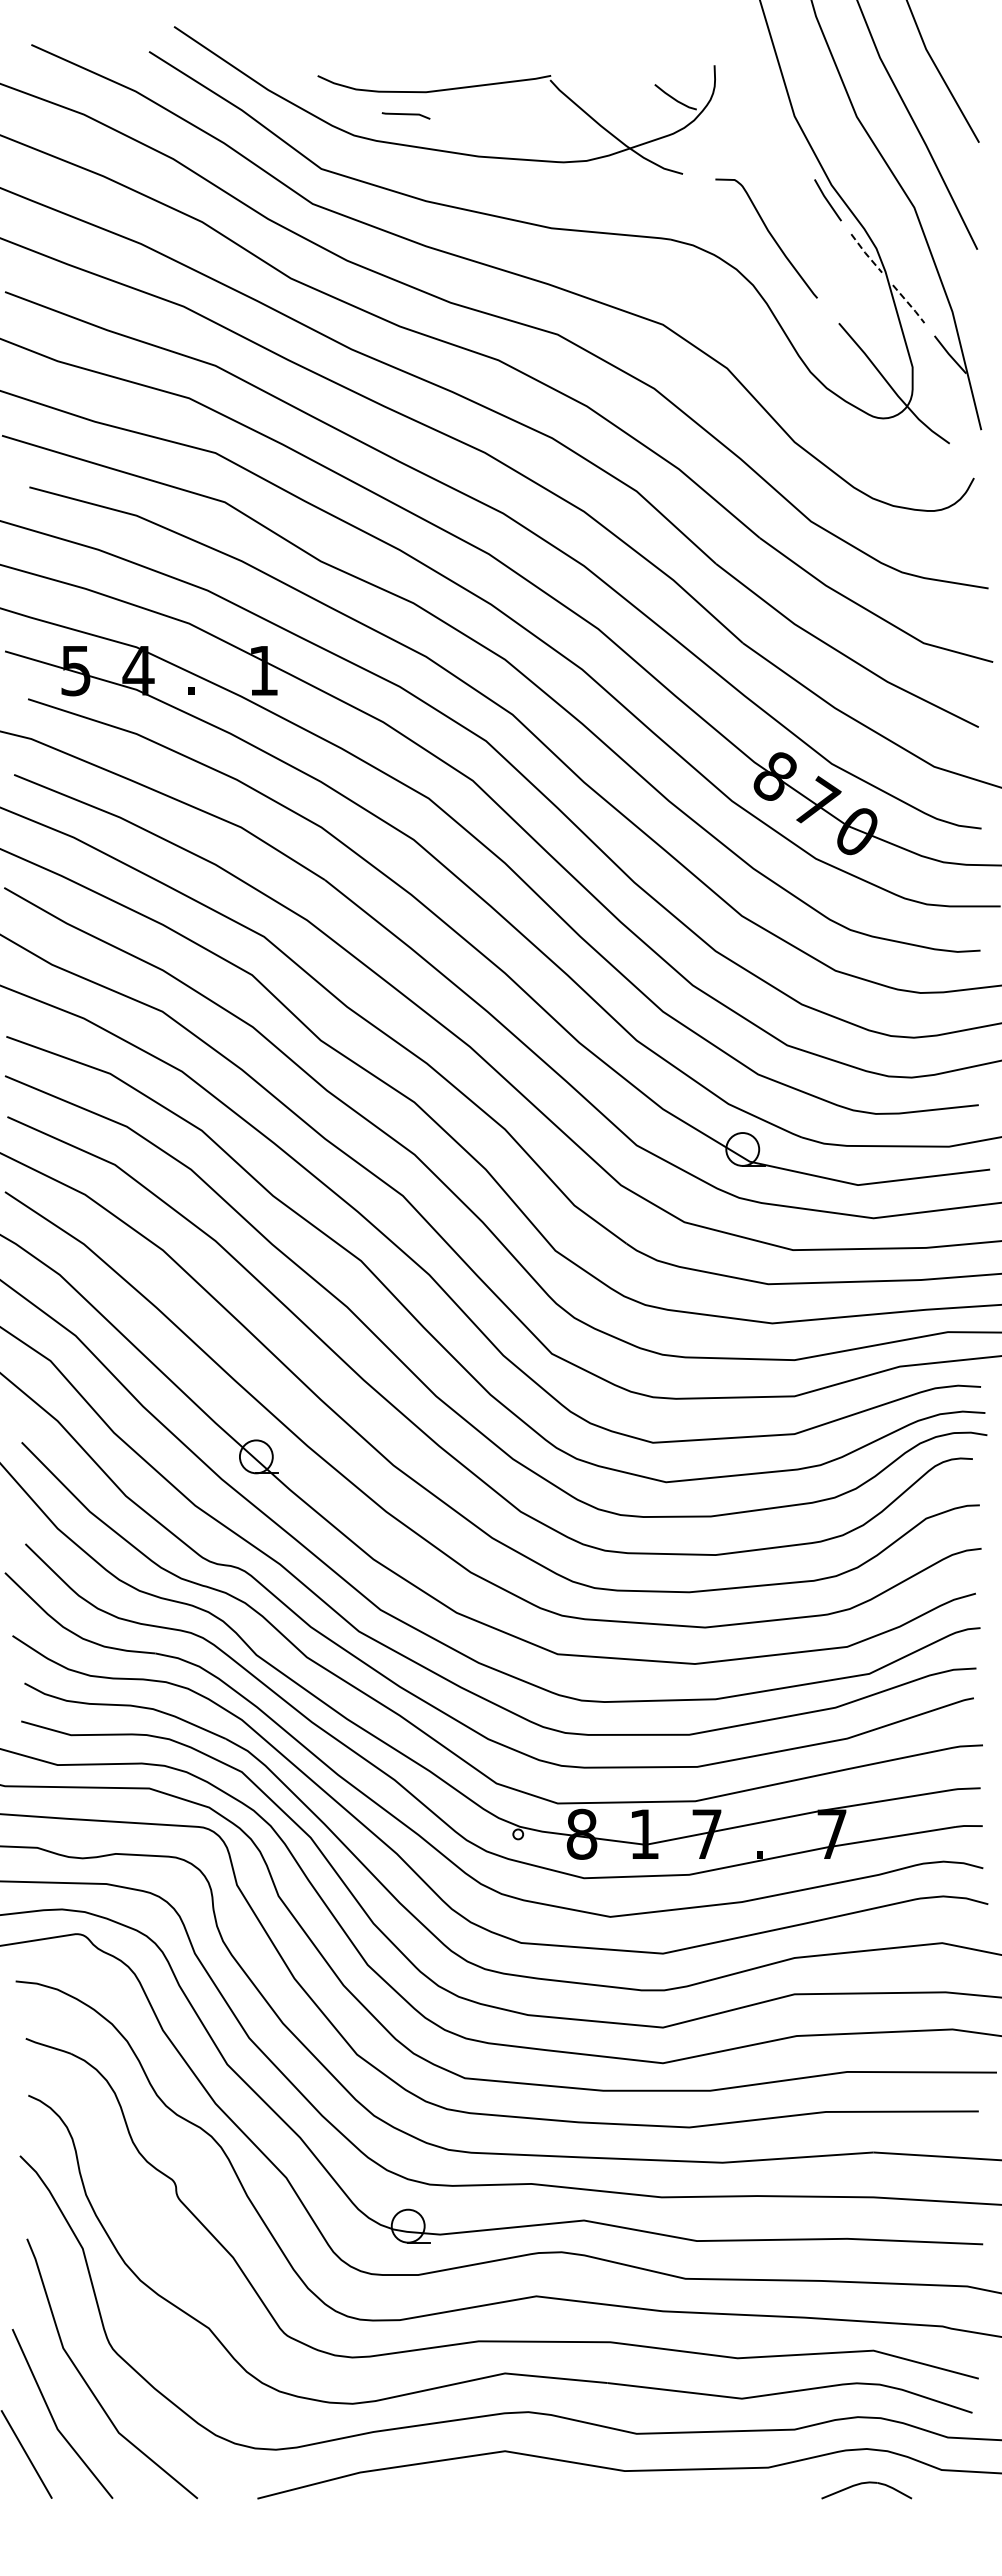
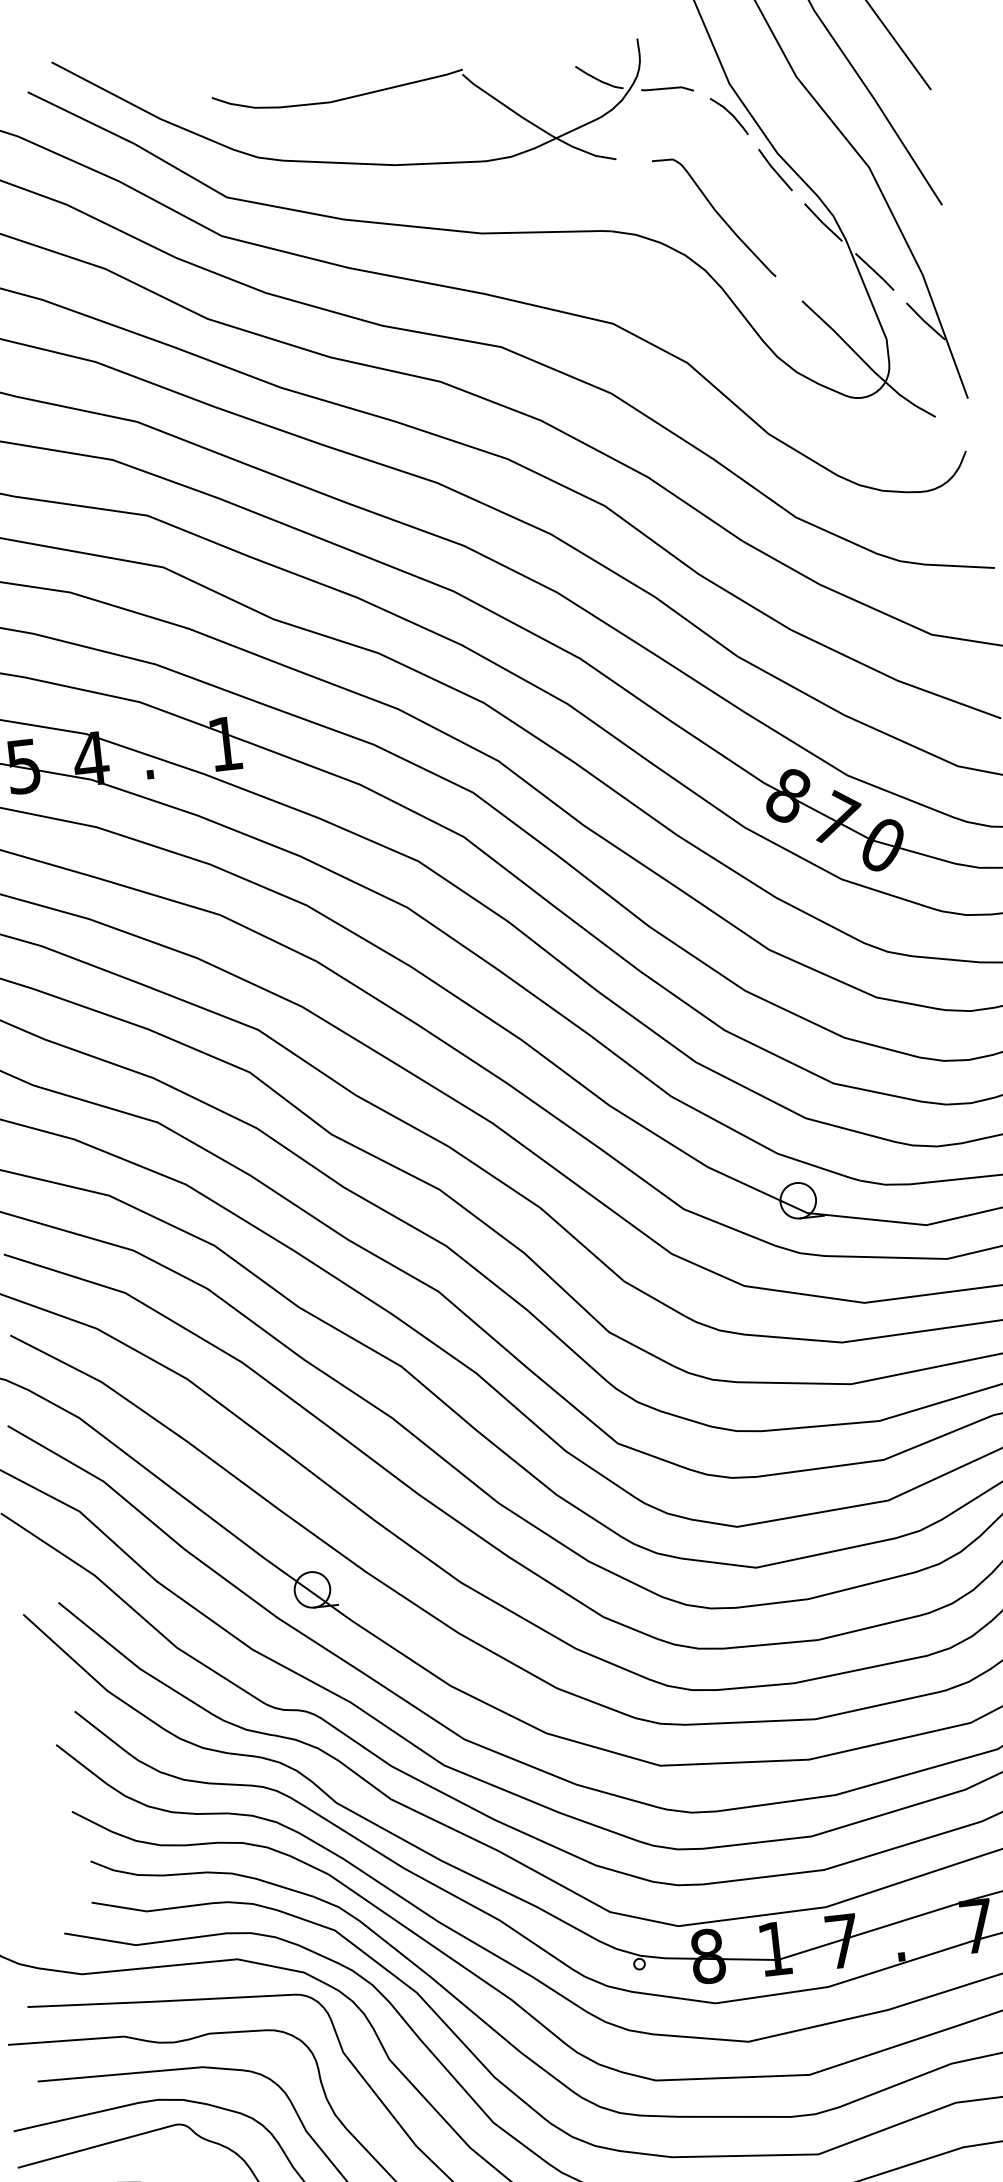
line: (405, 115) -> (666, 89), moved
curve: (792, 145) -> (730, 115), added
line: (865, 253) -> (822, 222), dashed -> solid
line: (909, 304) -> (875, 272), dashed -> solid

